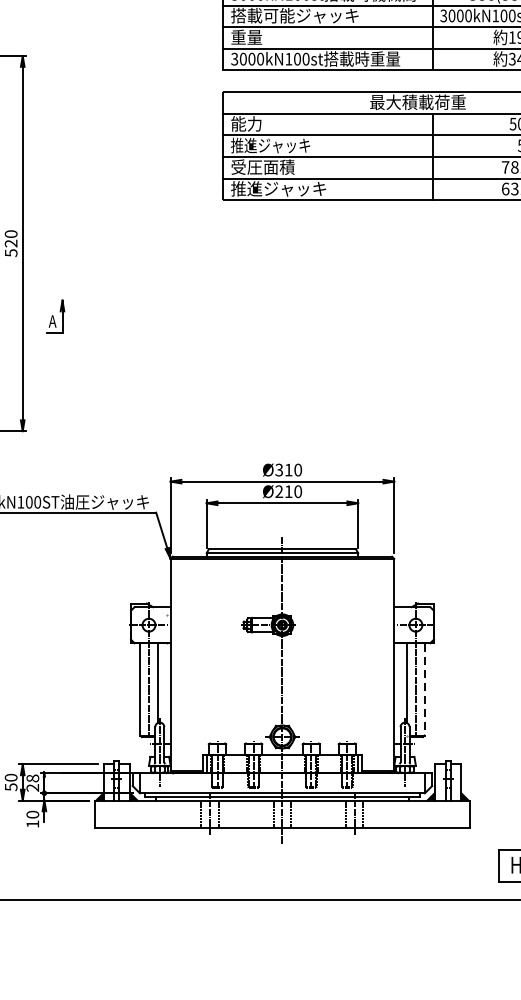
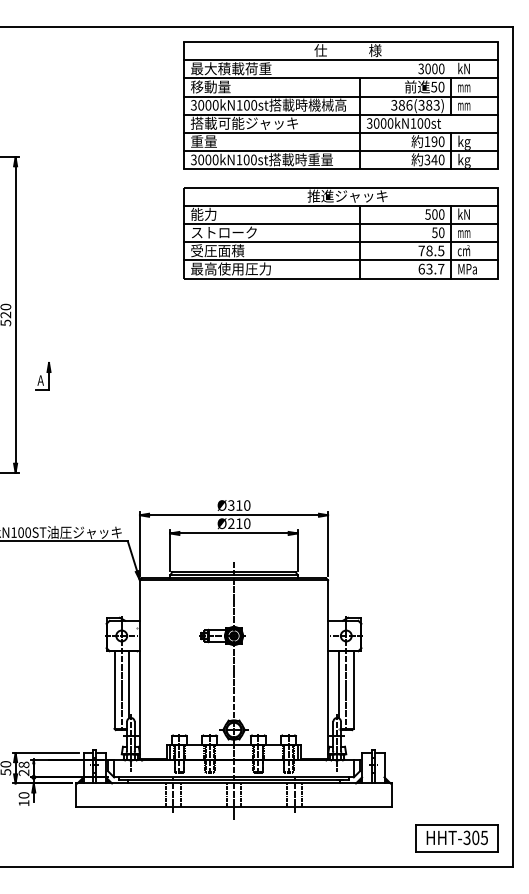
text: (417, 101) -> (347, 195), 最大積載荷重 -> 推進ジャッキ
text: (269, 145) -> (223, 232), 推進ジャッキ -> ストローク
text: (278, 188) -> (230, 268), 推進ジャッキ -> 最高使用圧力
line: (424, 689) -> (353, 690), dashed -> solid

